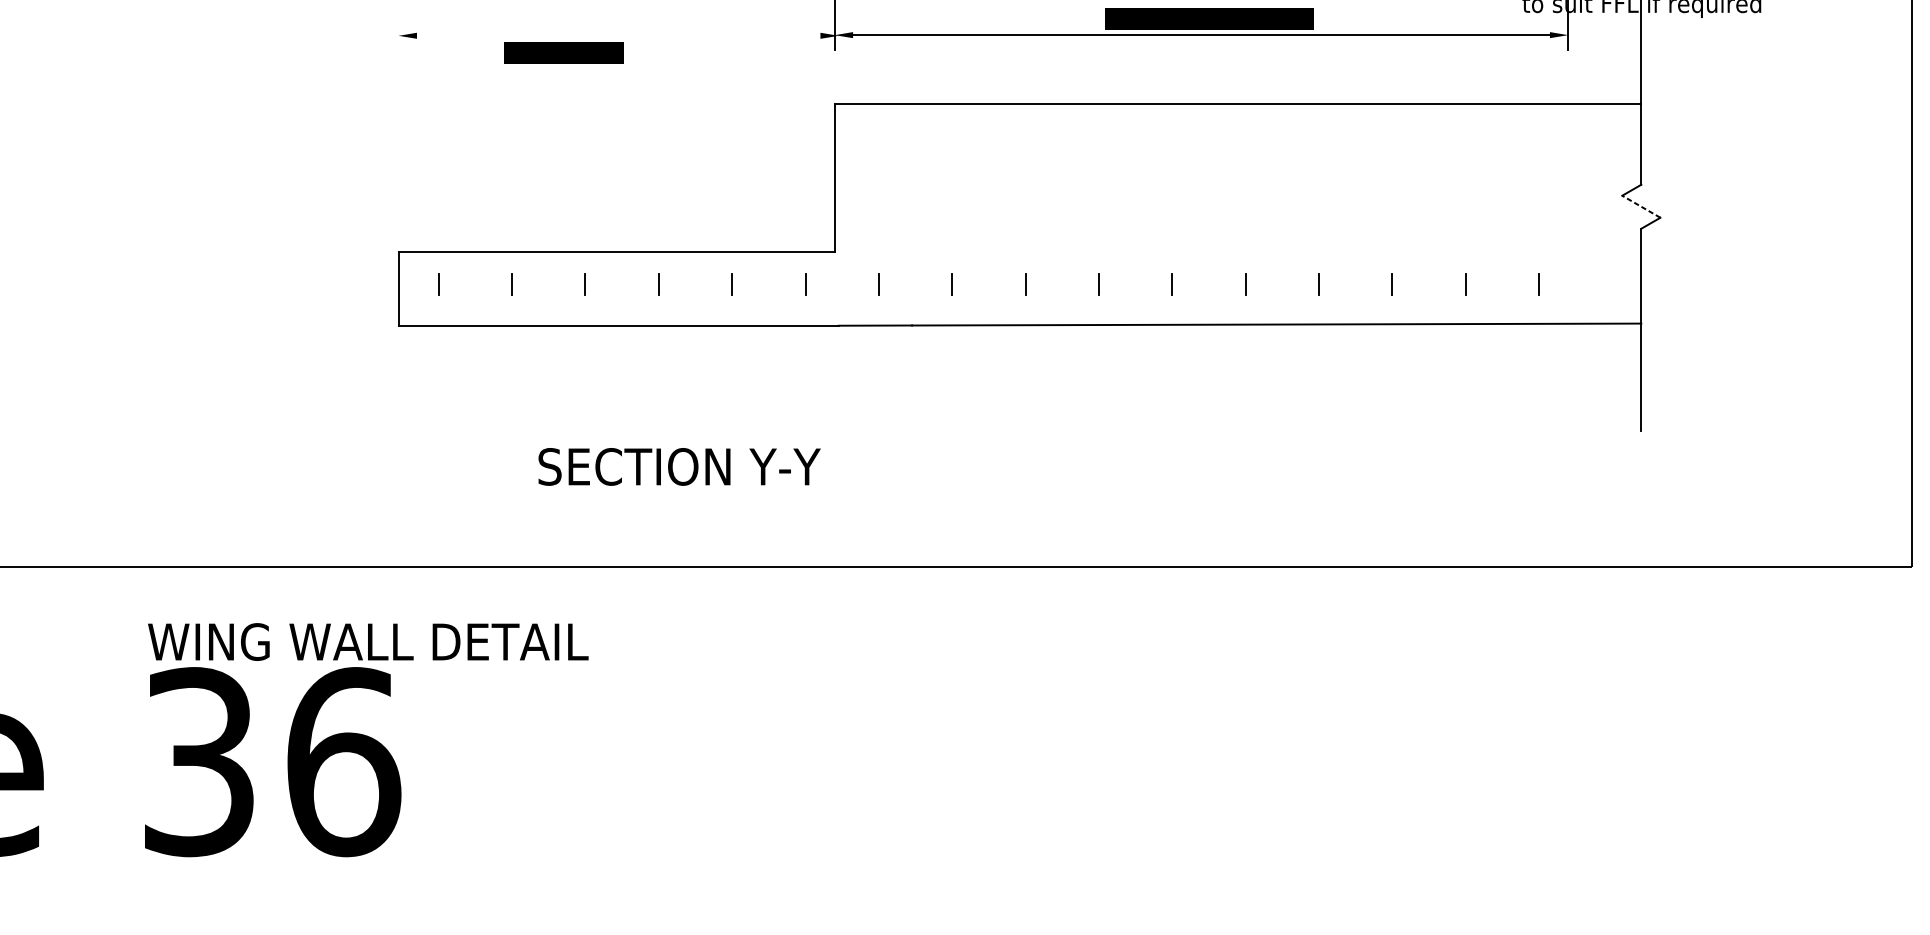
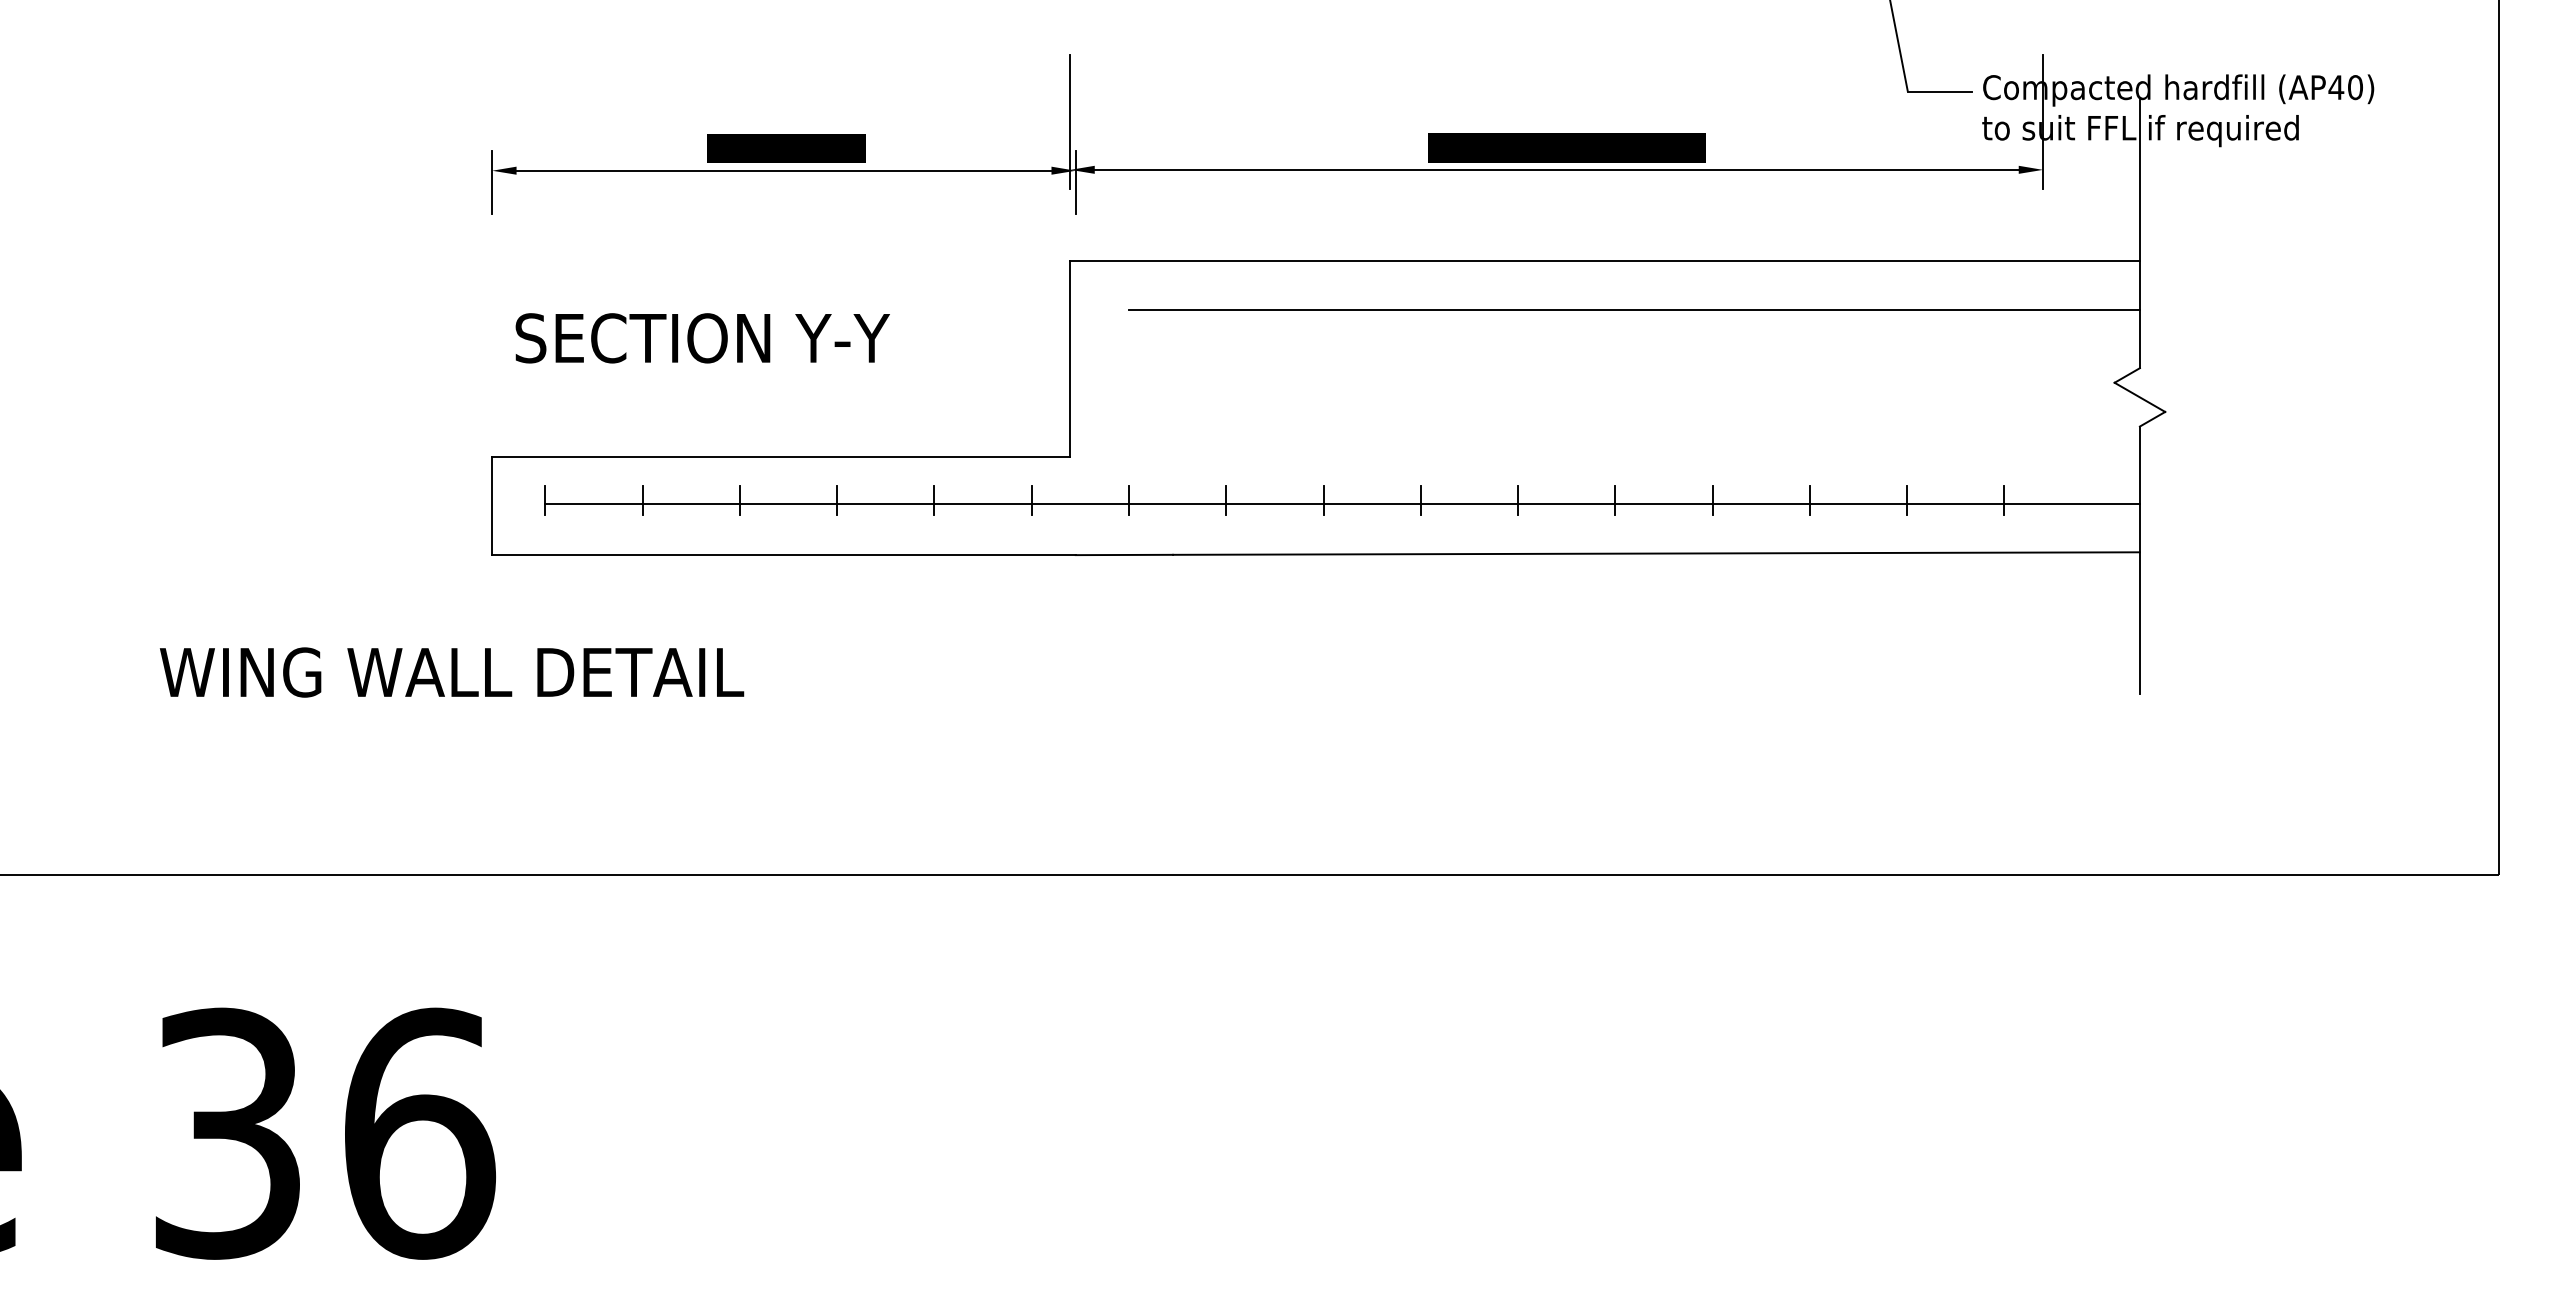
line: (618, 35) -> (783, 170), added
line: (398, 44) -> (492, 182), added
line: (838, 44) -> (1075, 182), added
text: (564, 52) -> (786, 148), moved
line: (1260, 140) -> (1634, 309), added
line: (1641, 206) -> (2139, 397), dashed -> solid
line: (1039, 287) -> (1342, 504), added
text: (679, 467) -> (702, 338), moved
text: (368, 642) -> (452, 672), moved

